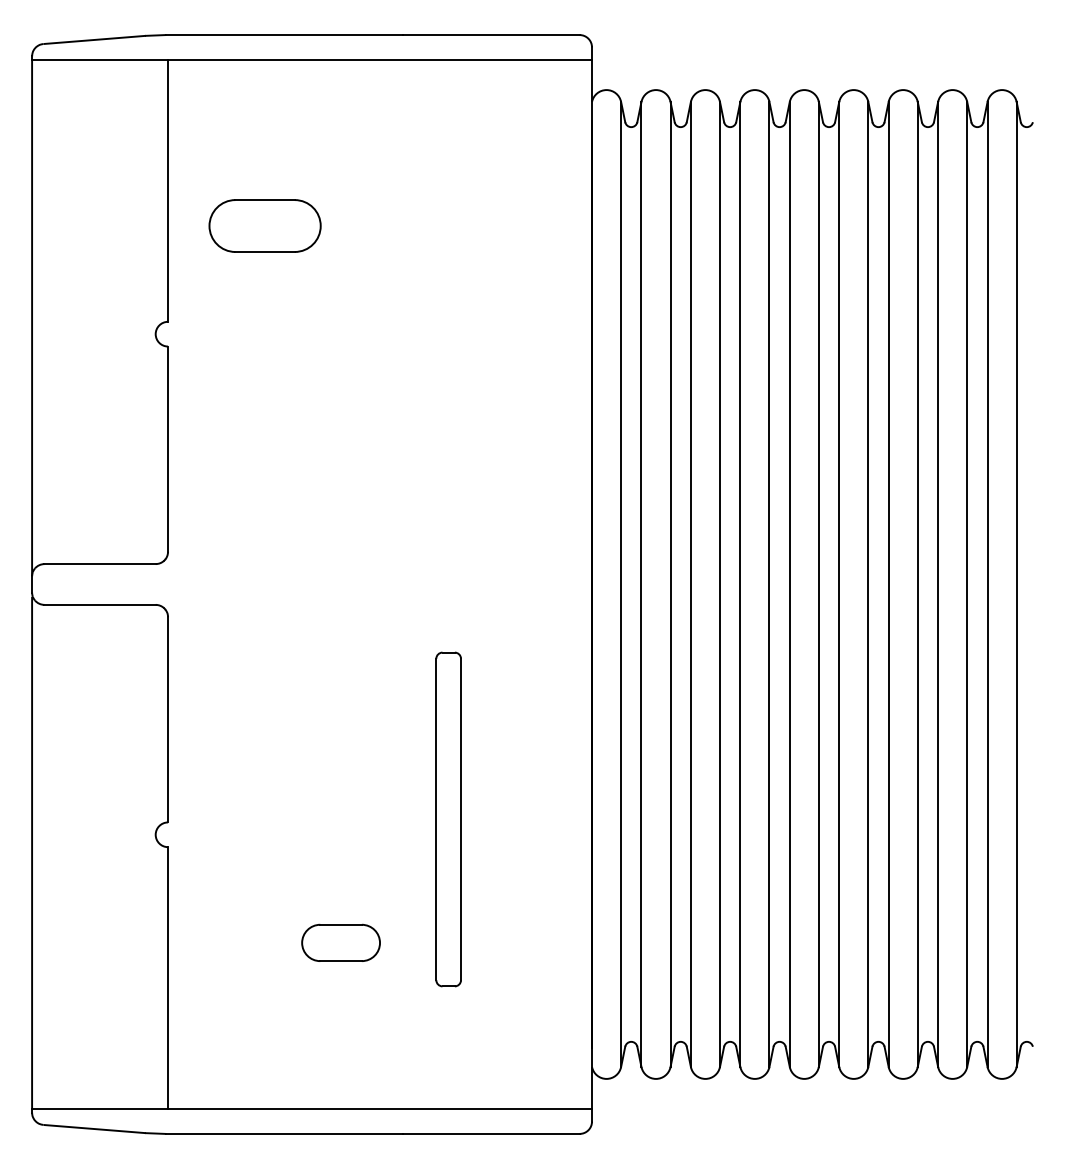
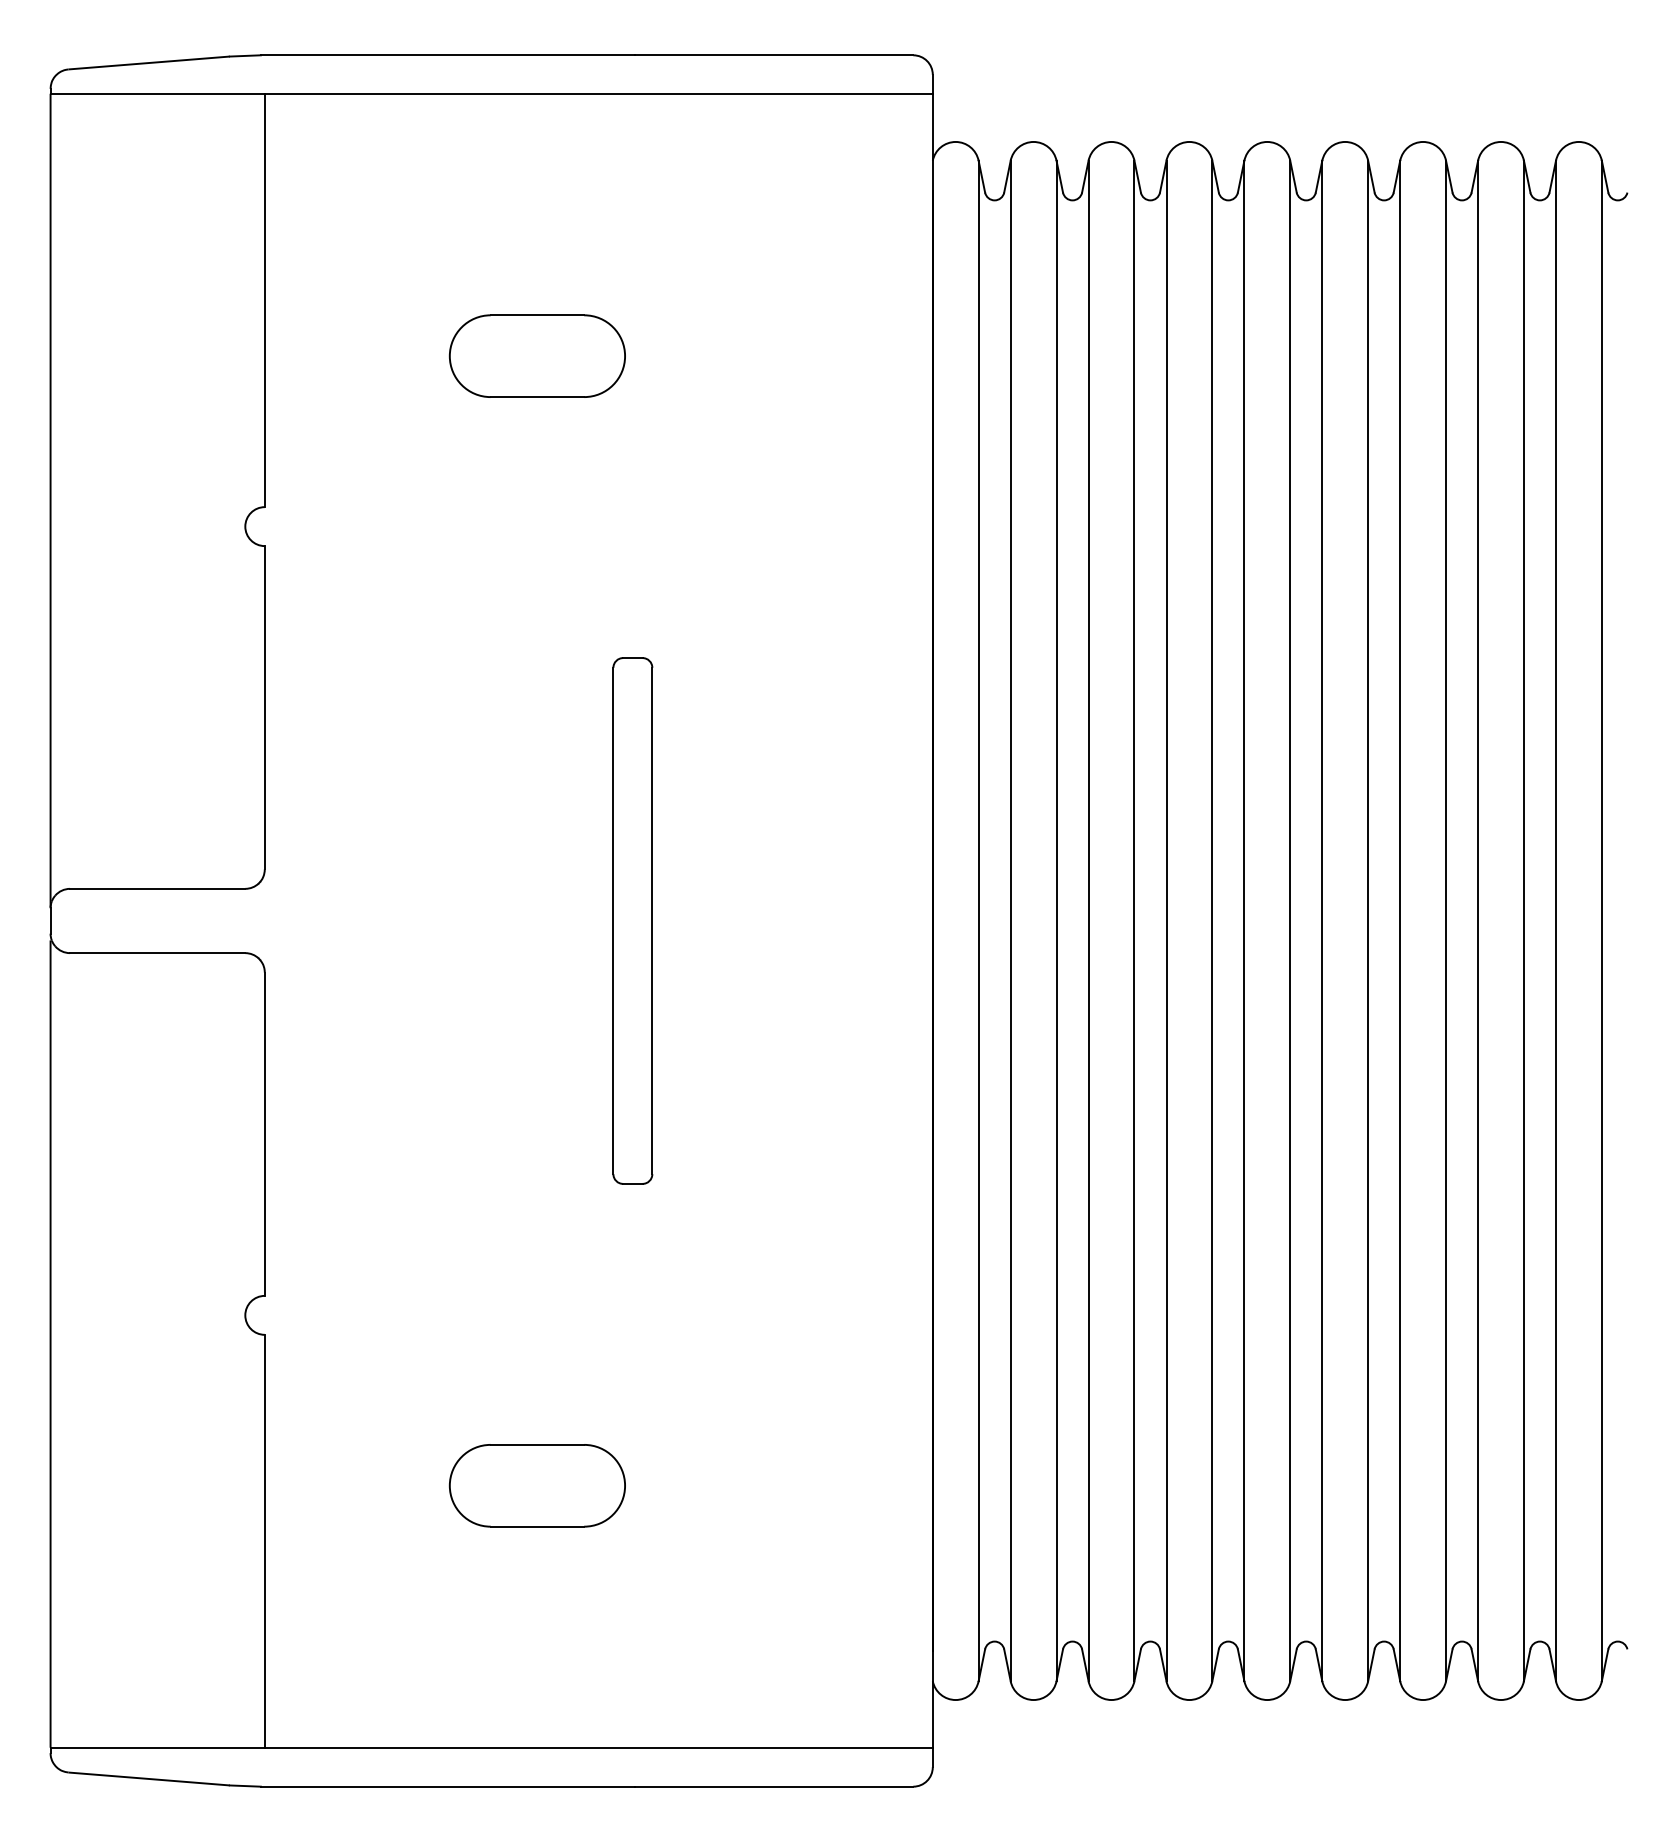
part: (264, 225) -> (536, 355), moved
part: (448, 819) -> (632, 921), moved
part: (340, 942) -> (536, 1485), size x1.43

